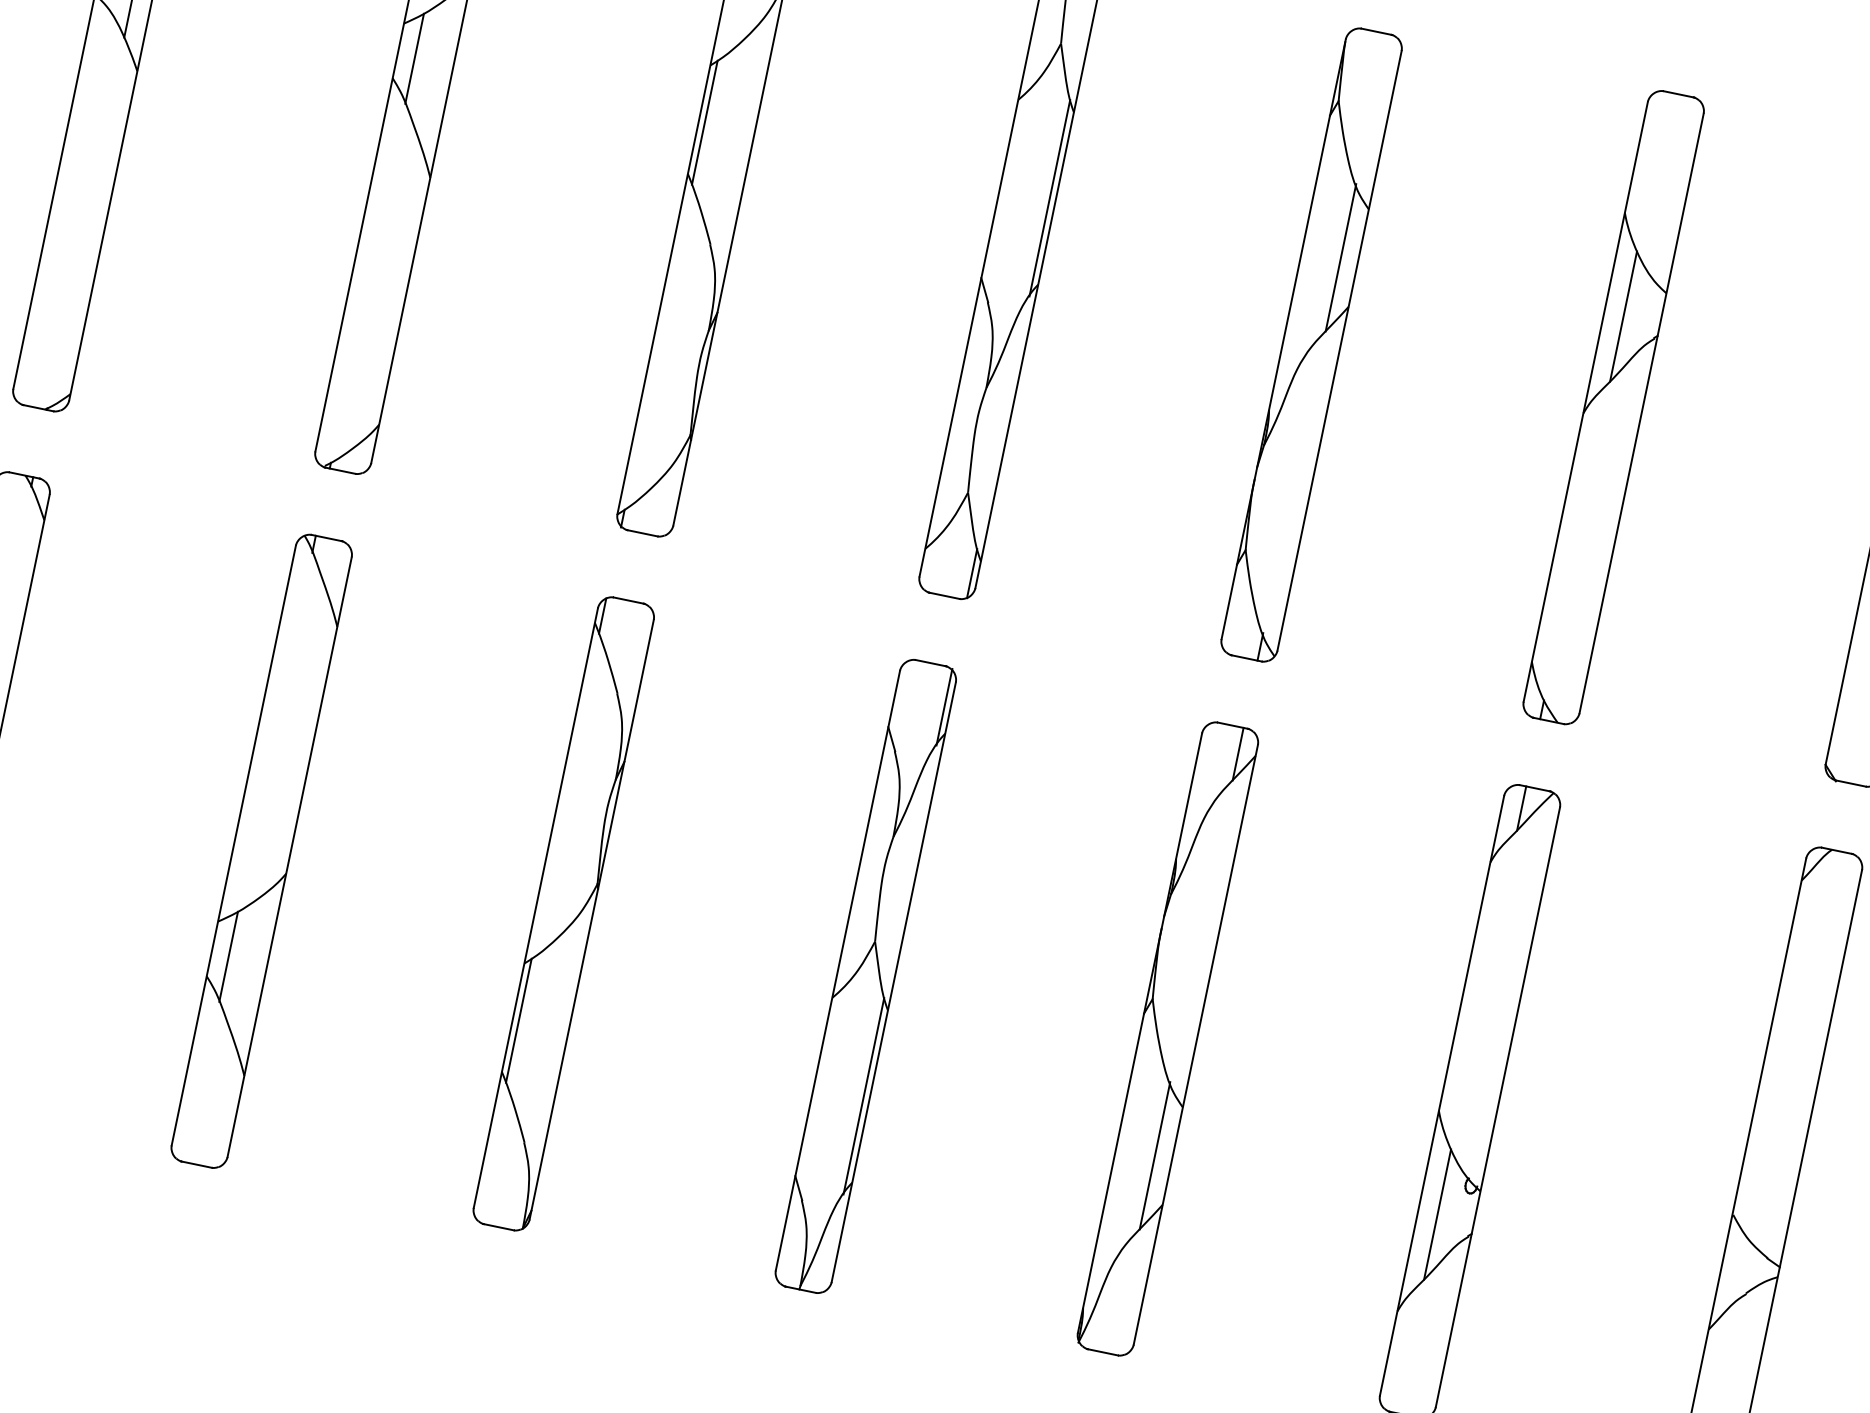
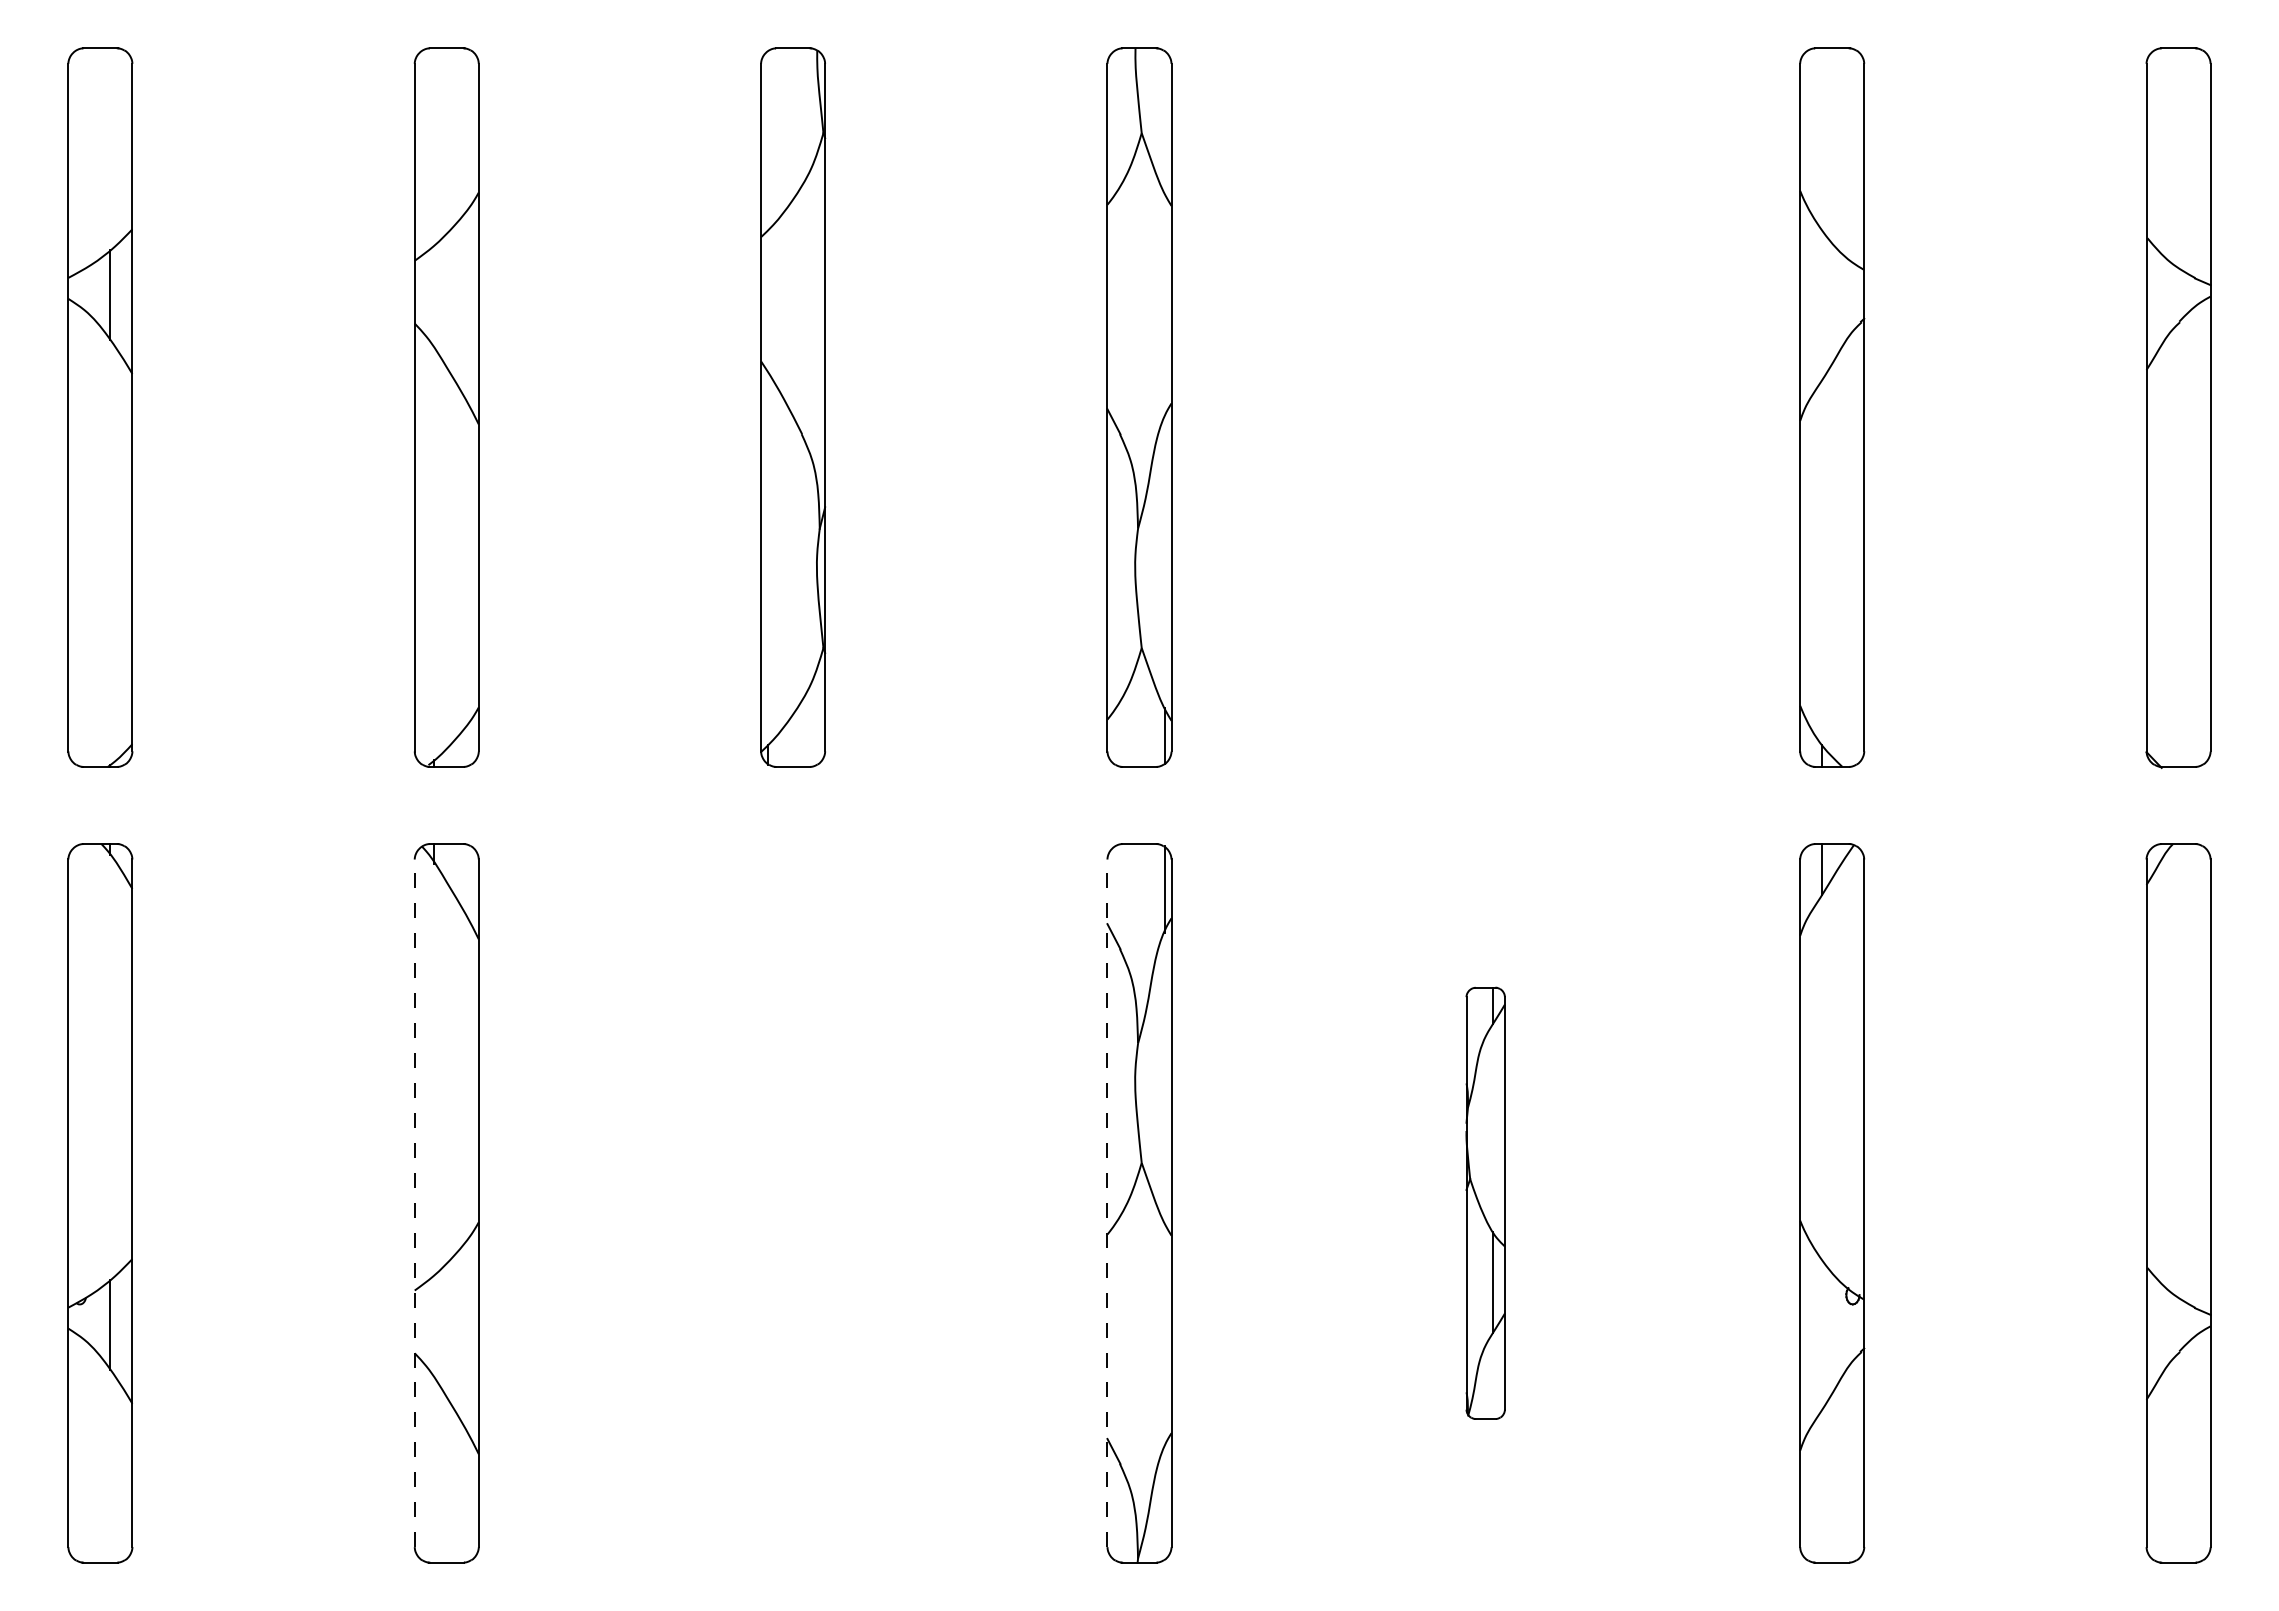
line: (414, 58) -> (434, 296), removed
line: (705, 122) -> (768, 301), removed
line: (1049, 197) -> (1164, 305), removed
line: (1623, 315) -> (1822, 304), removed
part: (1311, 344) -> (1485, 407), removed
line: (233, 845) -> (414, 1203), solid -> dashed
part: (564, 914) -> (793, 1203), removed
line: (228, 956) -> (434, 1326), removed
line: (837, 970) -> (1107, 1203), solid -> dashed
part: (1167, 1039) -> (1485, 1203), size x0.6
line: (863, 1096) -> (1164, 1335), removed
line: (1437, 1214) -> (1822, 1334), removed

